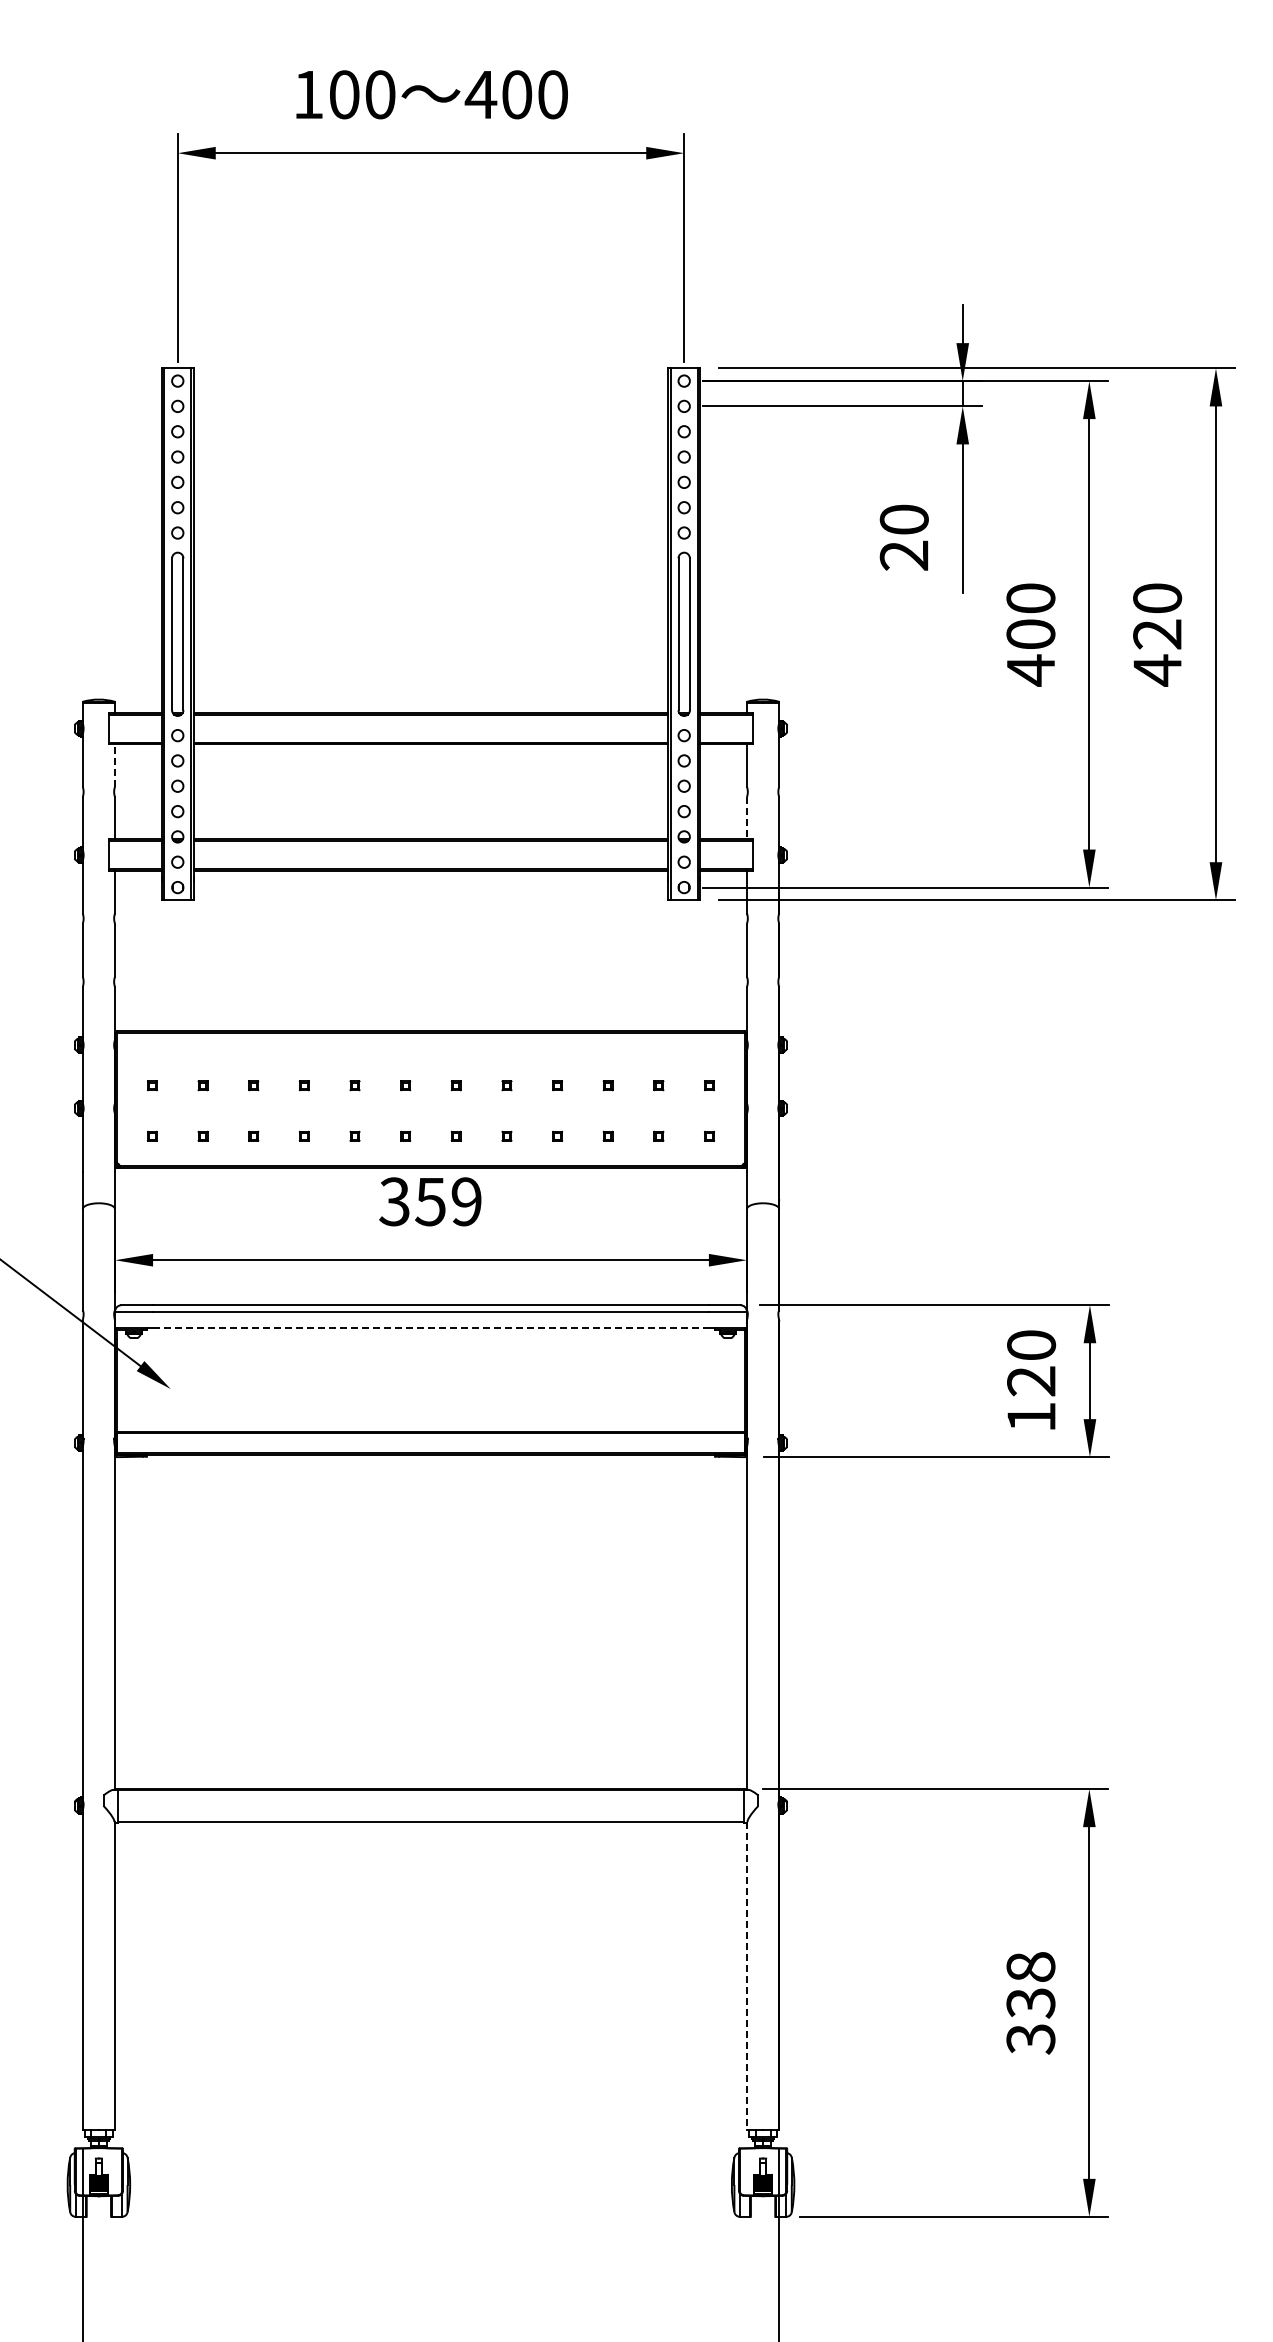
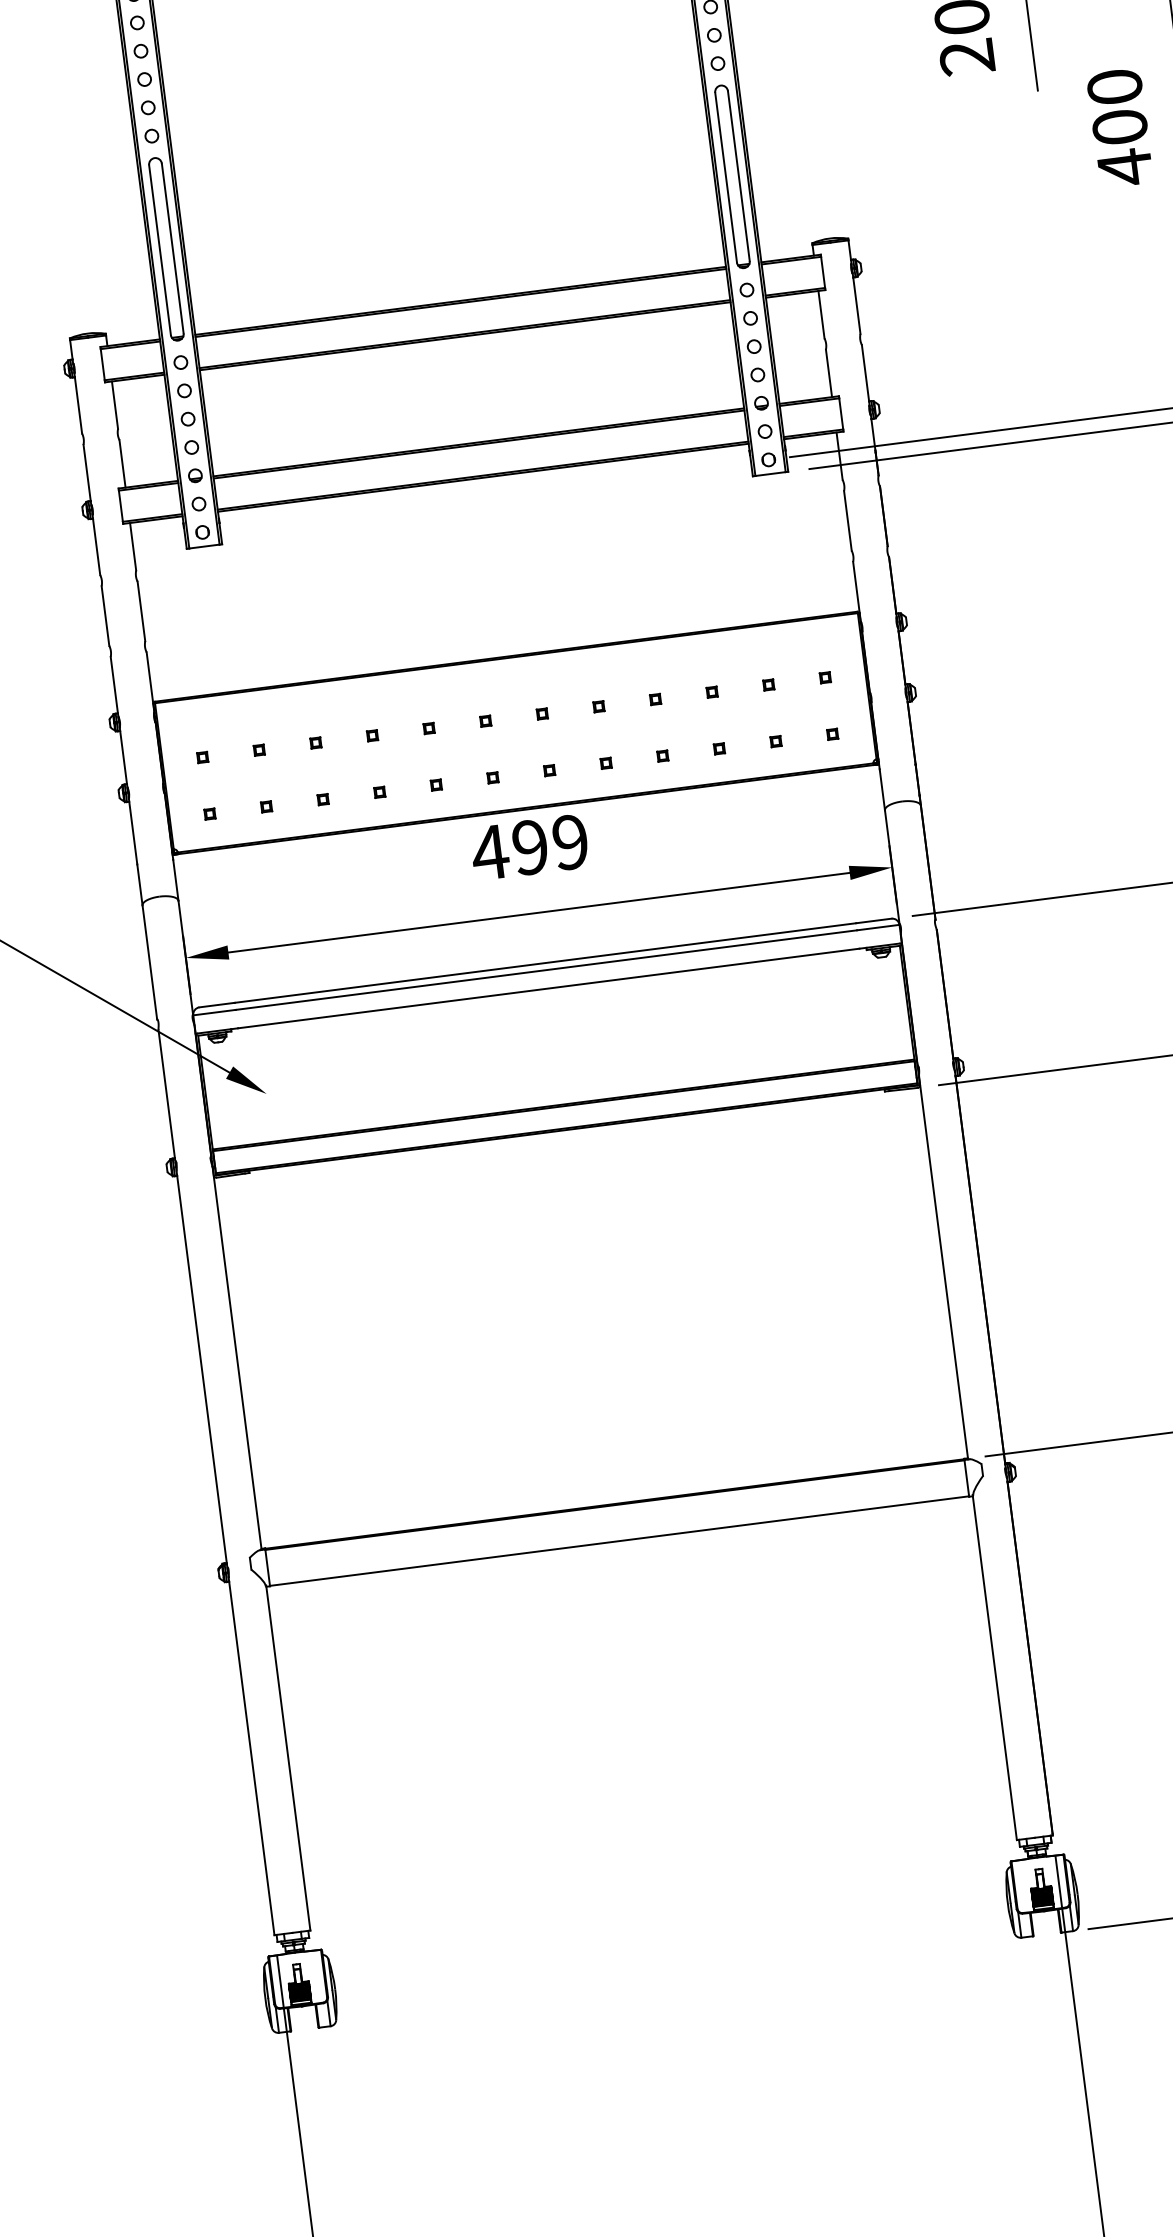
line: (114, 765) -> (114, 405), dashed -> solid
line: (747, 818) -> (829, 373), dashed -> solid
text: (411, 1201) -> (508, 849), 359 -> 499
line: (430, 1328) -> (548, 989), dashed -> solid
line: (747, 1976) -> (995, 1668), dashed -> solid

